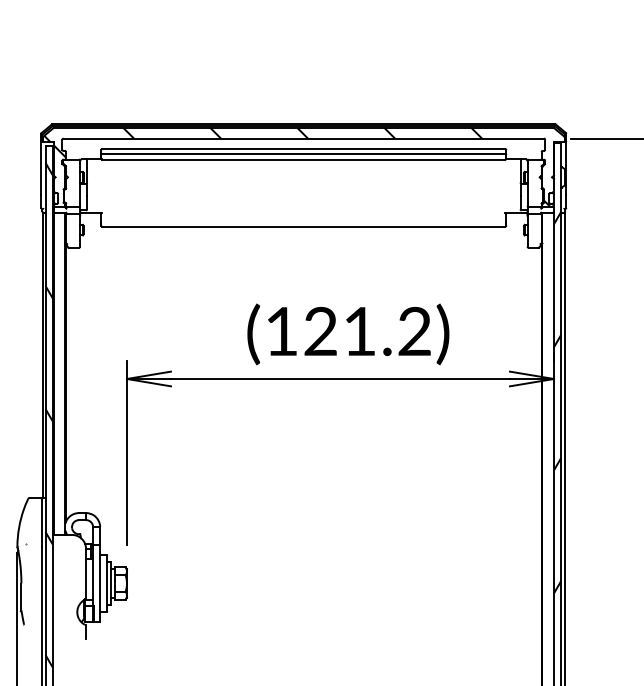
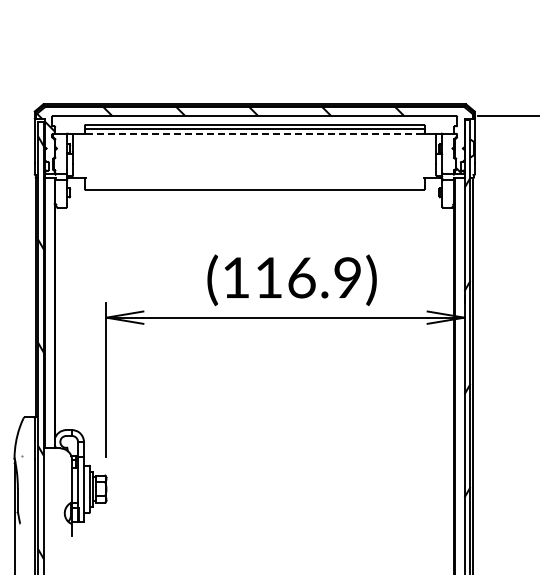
line: (304, 159) -> (255, 133), solid -> dashed
text: (367, 331) -> (308, 277), (121.2) -> (116.9)

